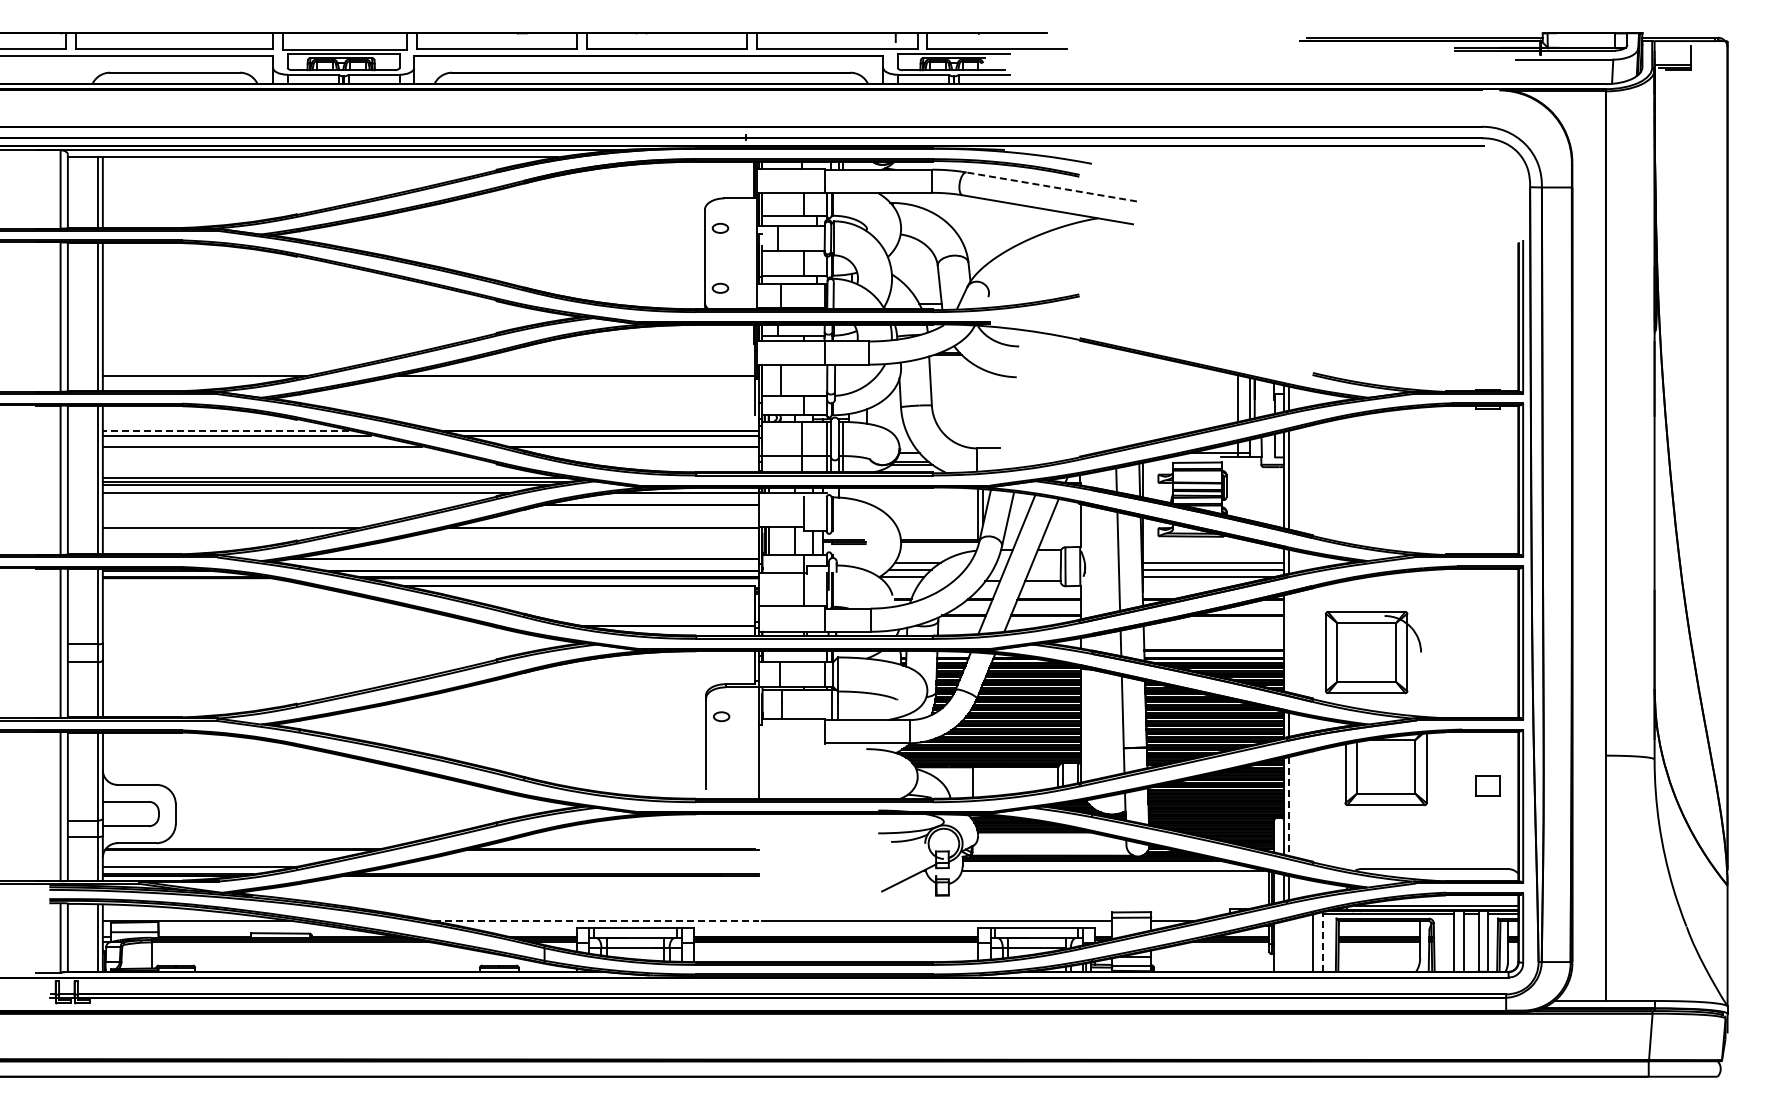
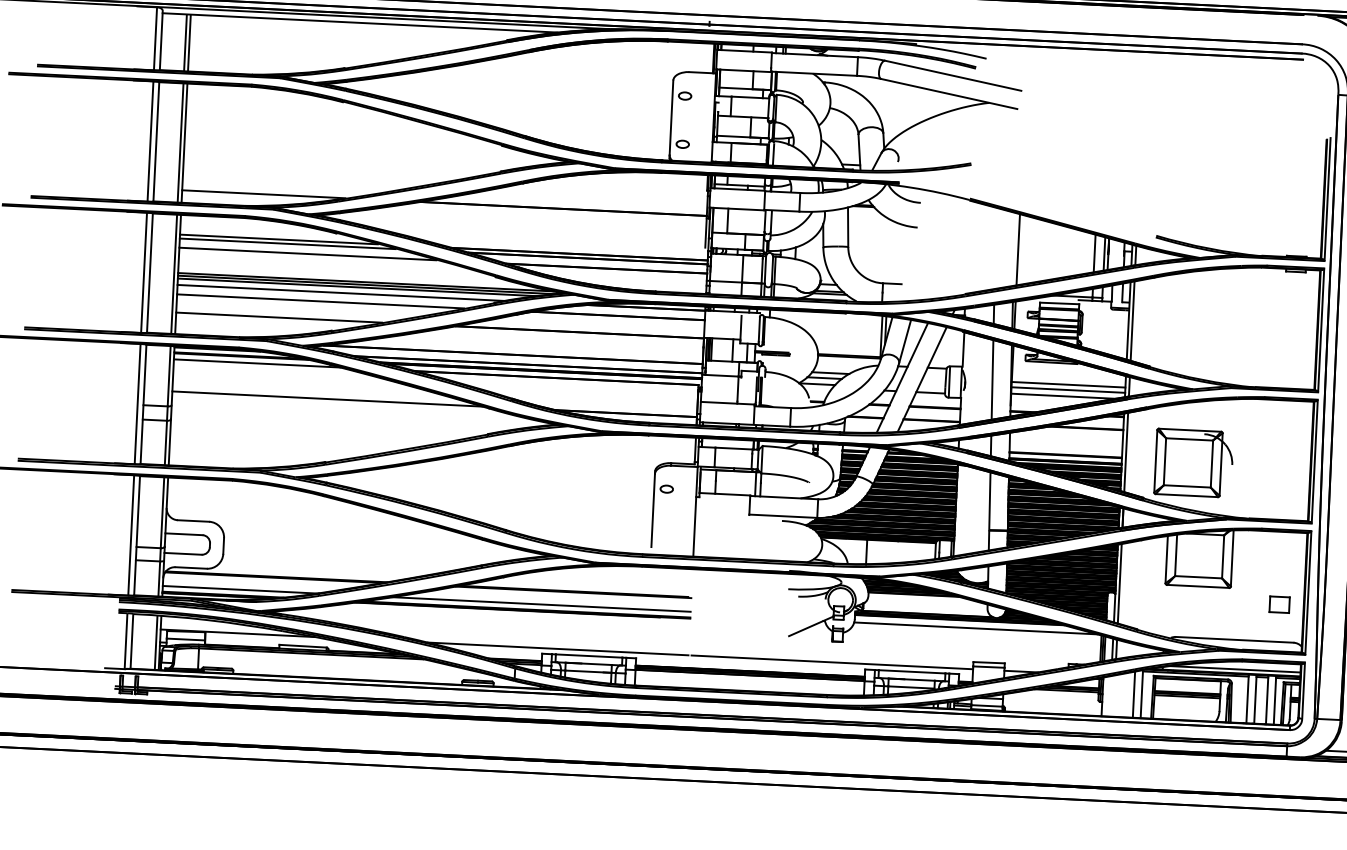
line: (1051, 186) -> (953, 75), dashed -> solid
line: (1142, 398) -> (1018, 249), added
line: (225, 430) -> (278, 239), dashed -> solid
line: (280, 504) -> (320, 301), added
line: (205, 585) -> (256, 363), added
line: (295, 625) -> (327, 398), added
line: (1288, 642) -> (1125, 451), added
part: (1487, 785) -> (1279, 604), moved
line: (1288, 807) -> (1119, 584), dashed -> solid
line: (572, 867) -> (540, 604), added
line: (597, 921) -> (558, 649), dashed -> solid
line: (1322, 941) -> (1141, 693), dashed -> solid

